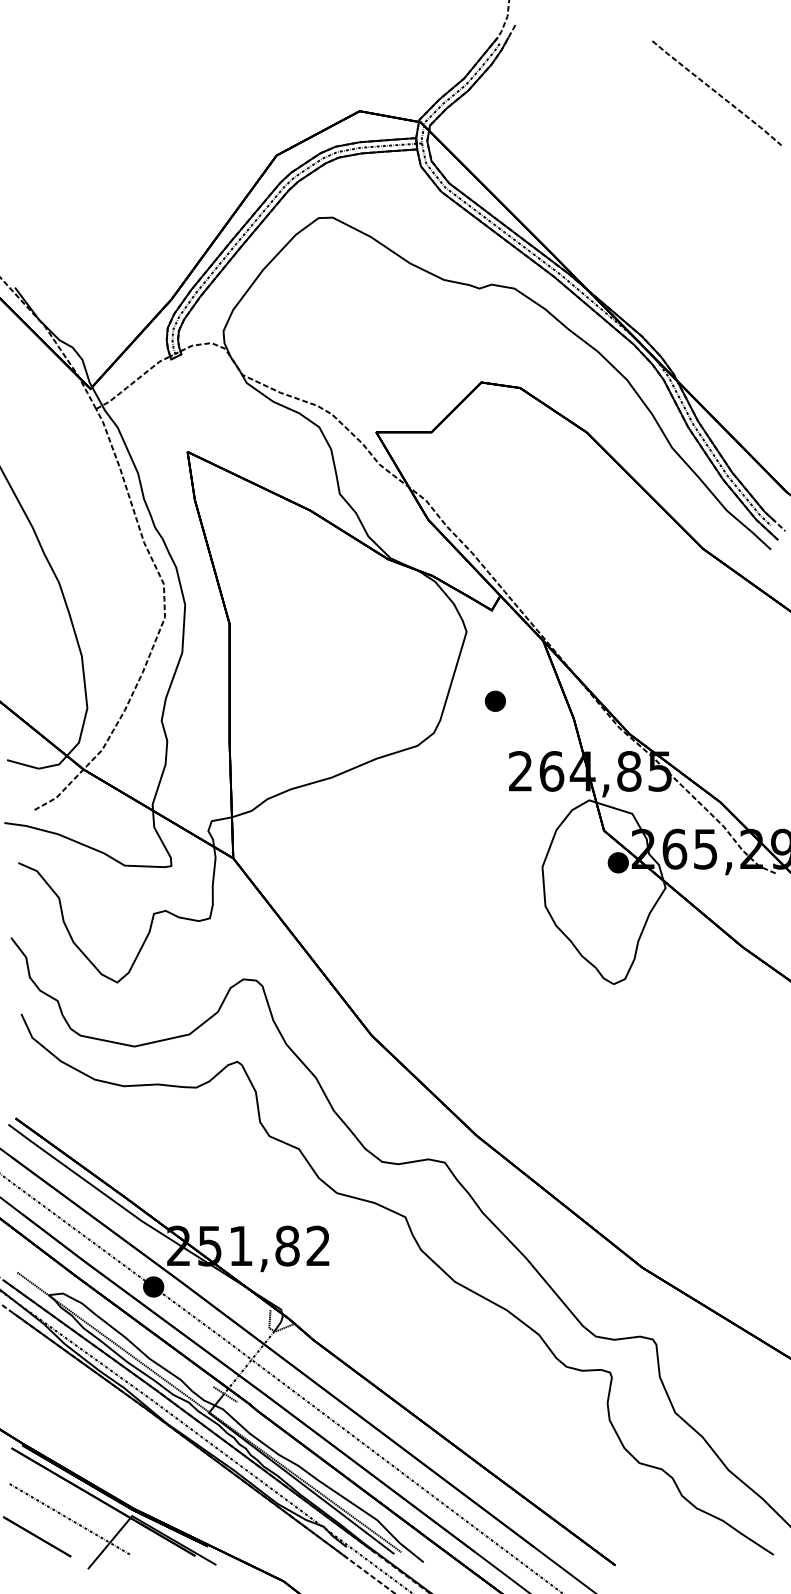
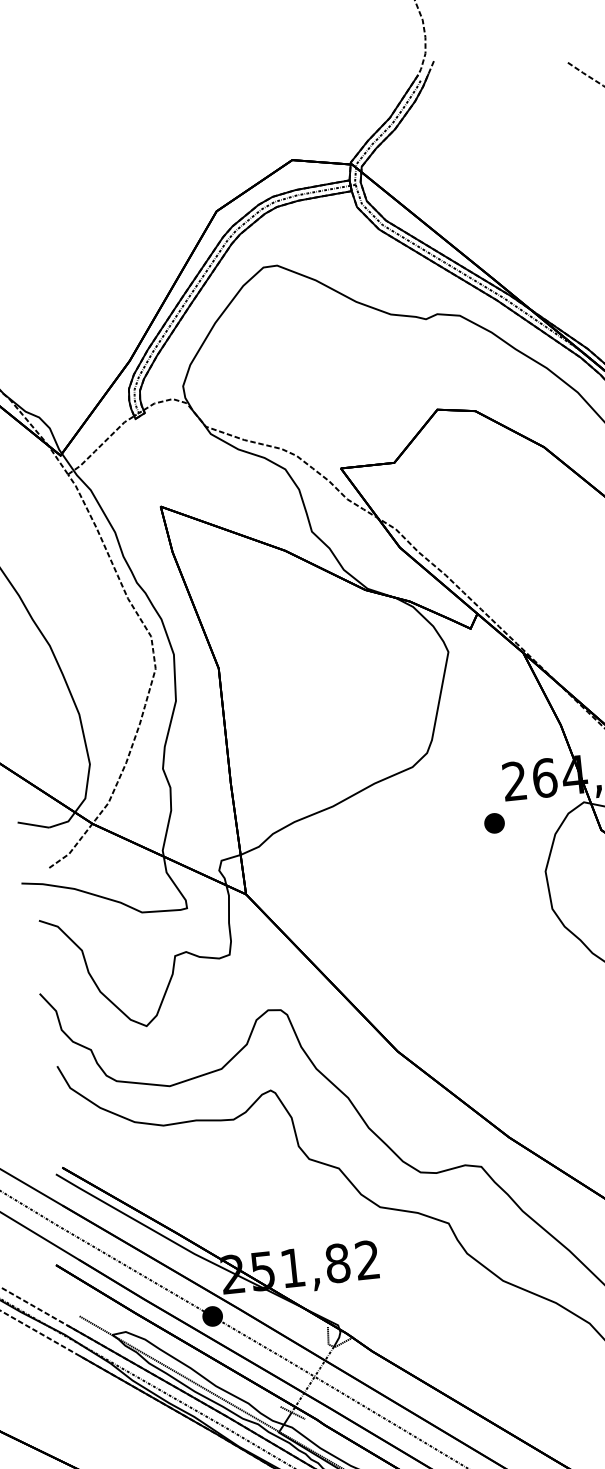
part: (494, 700) -> (493, 822), moved

